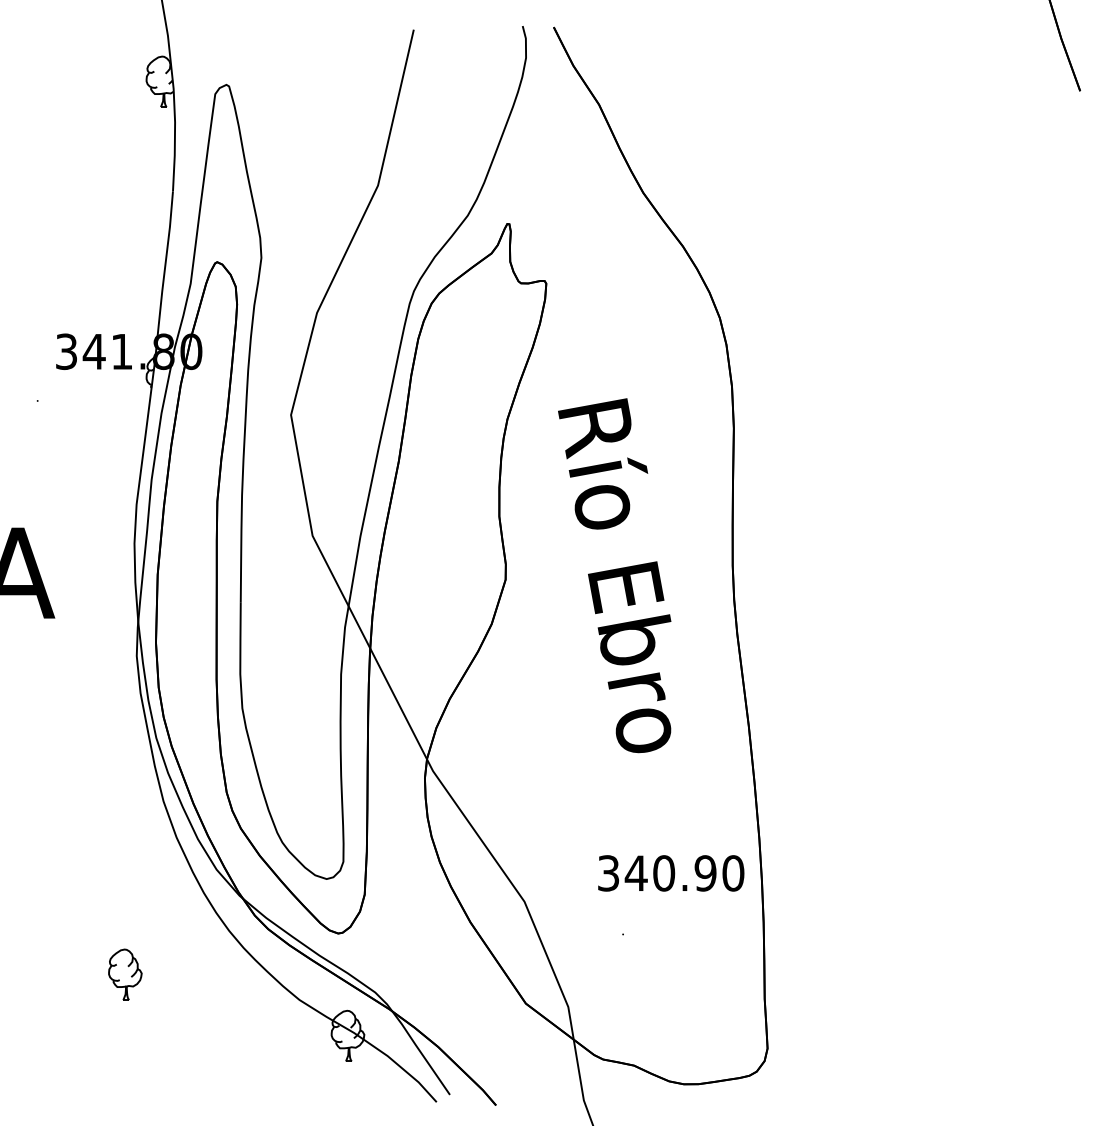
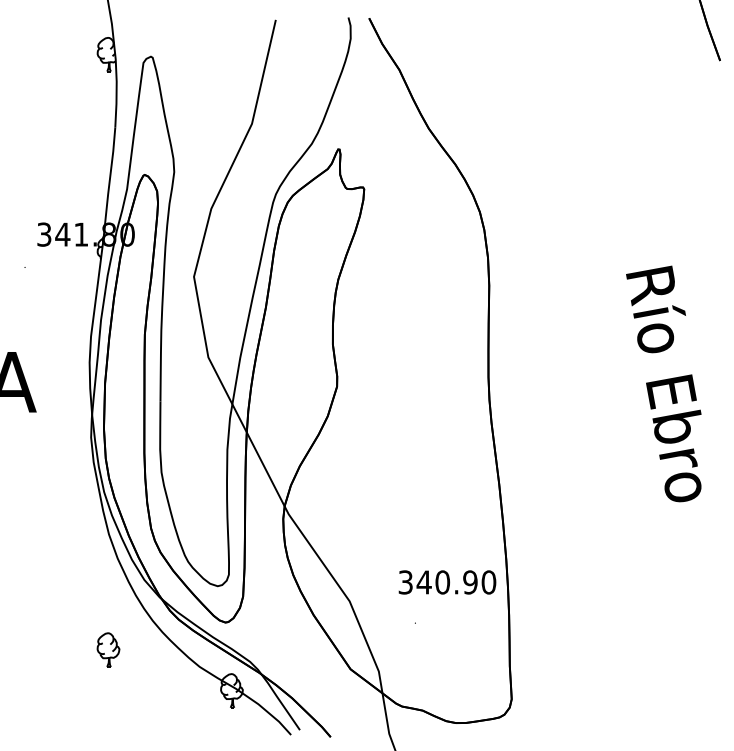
text: (614, 574) -> (663, 383), moved
part: (125, 973) -> (108, 649), moved

